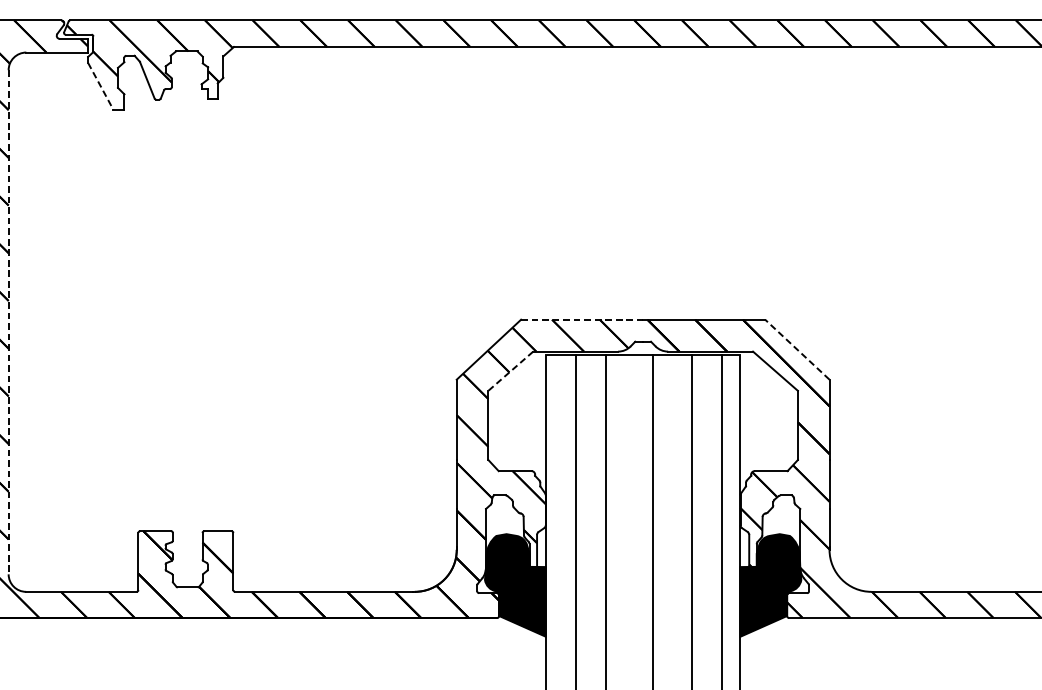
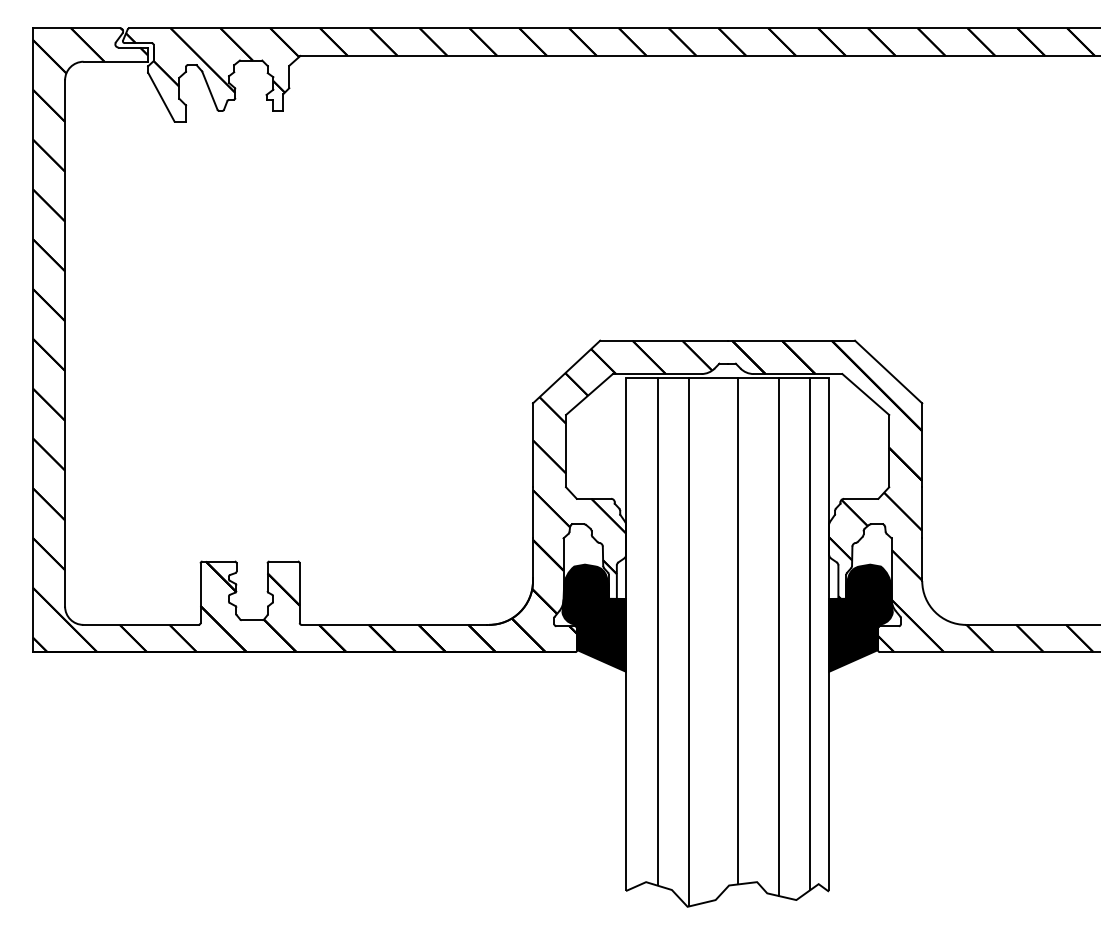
line: (100, 86) -> (161, 97), dashed -> solid
line: (581, 319) -> (663, 340), dashed -> solid
line: (9, 322) -> (65, 343), dashed -> solid
line: (797, 350) -> (888, 372), dashed -> solid
line: (510, 371) -> (589, 394), dashed -> solid

